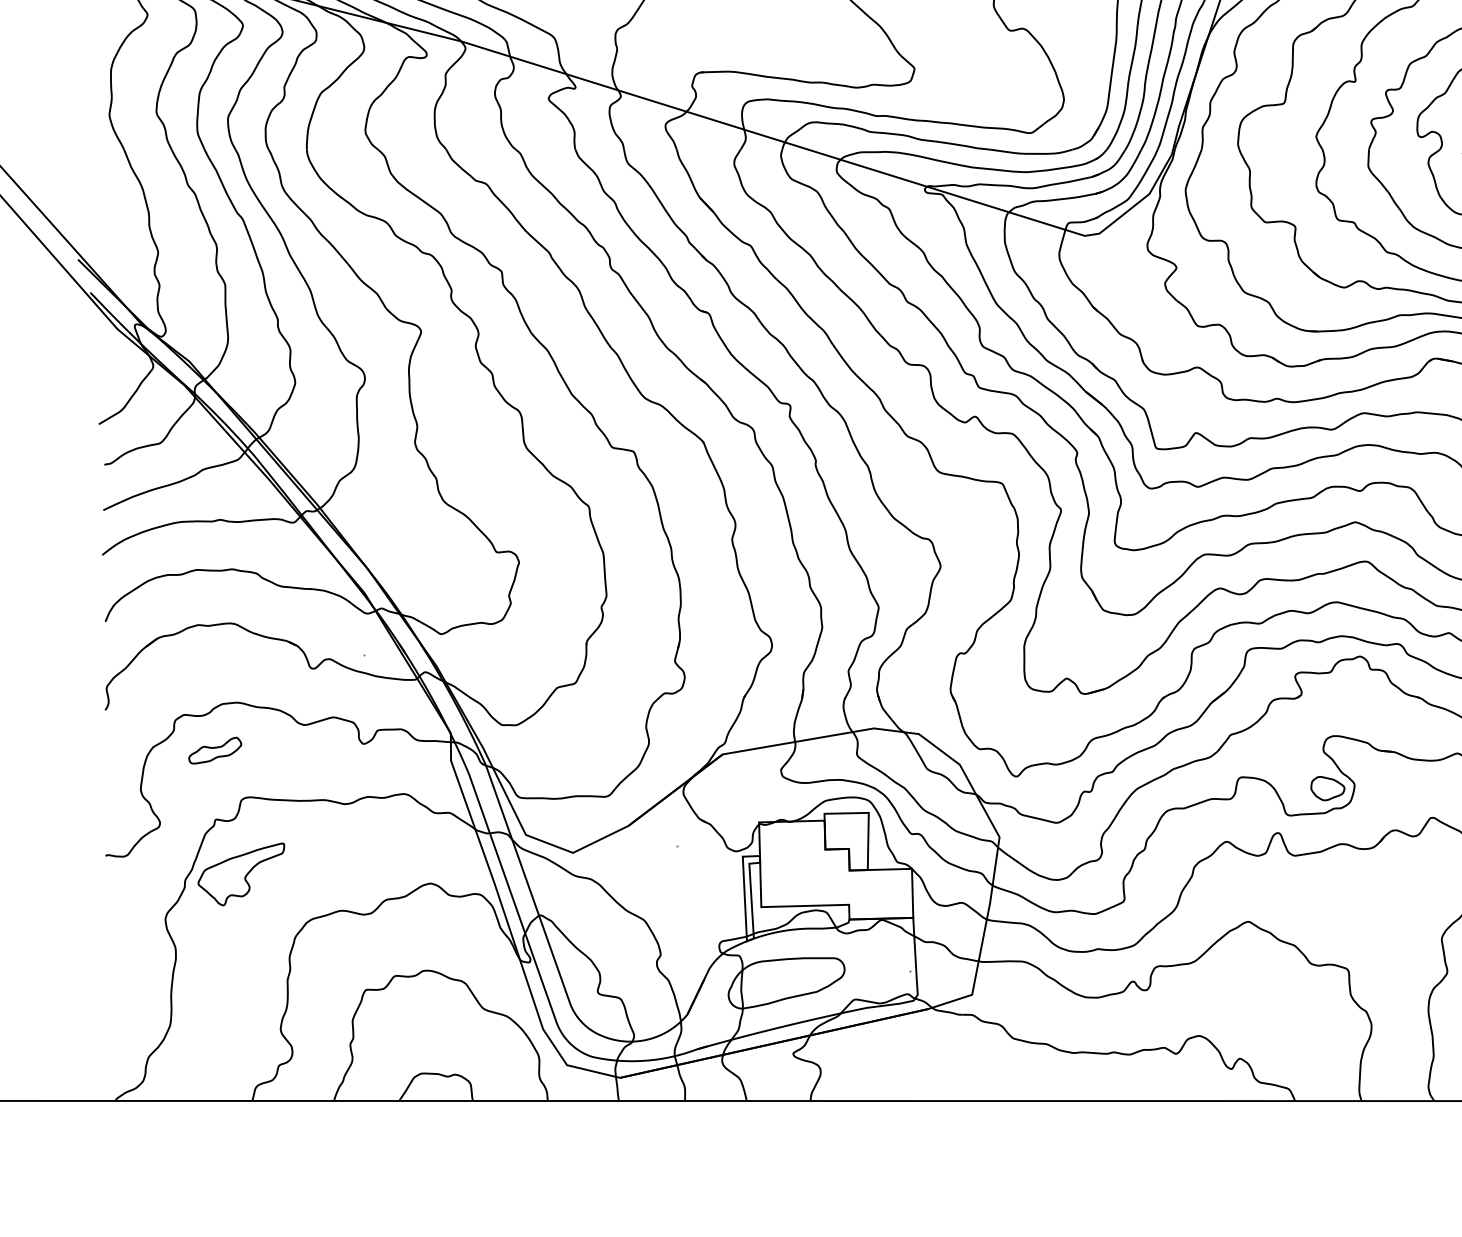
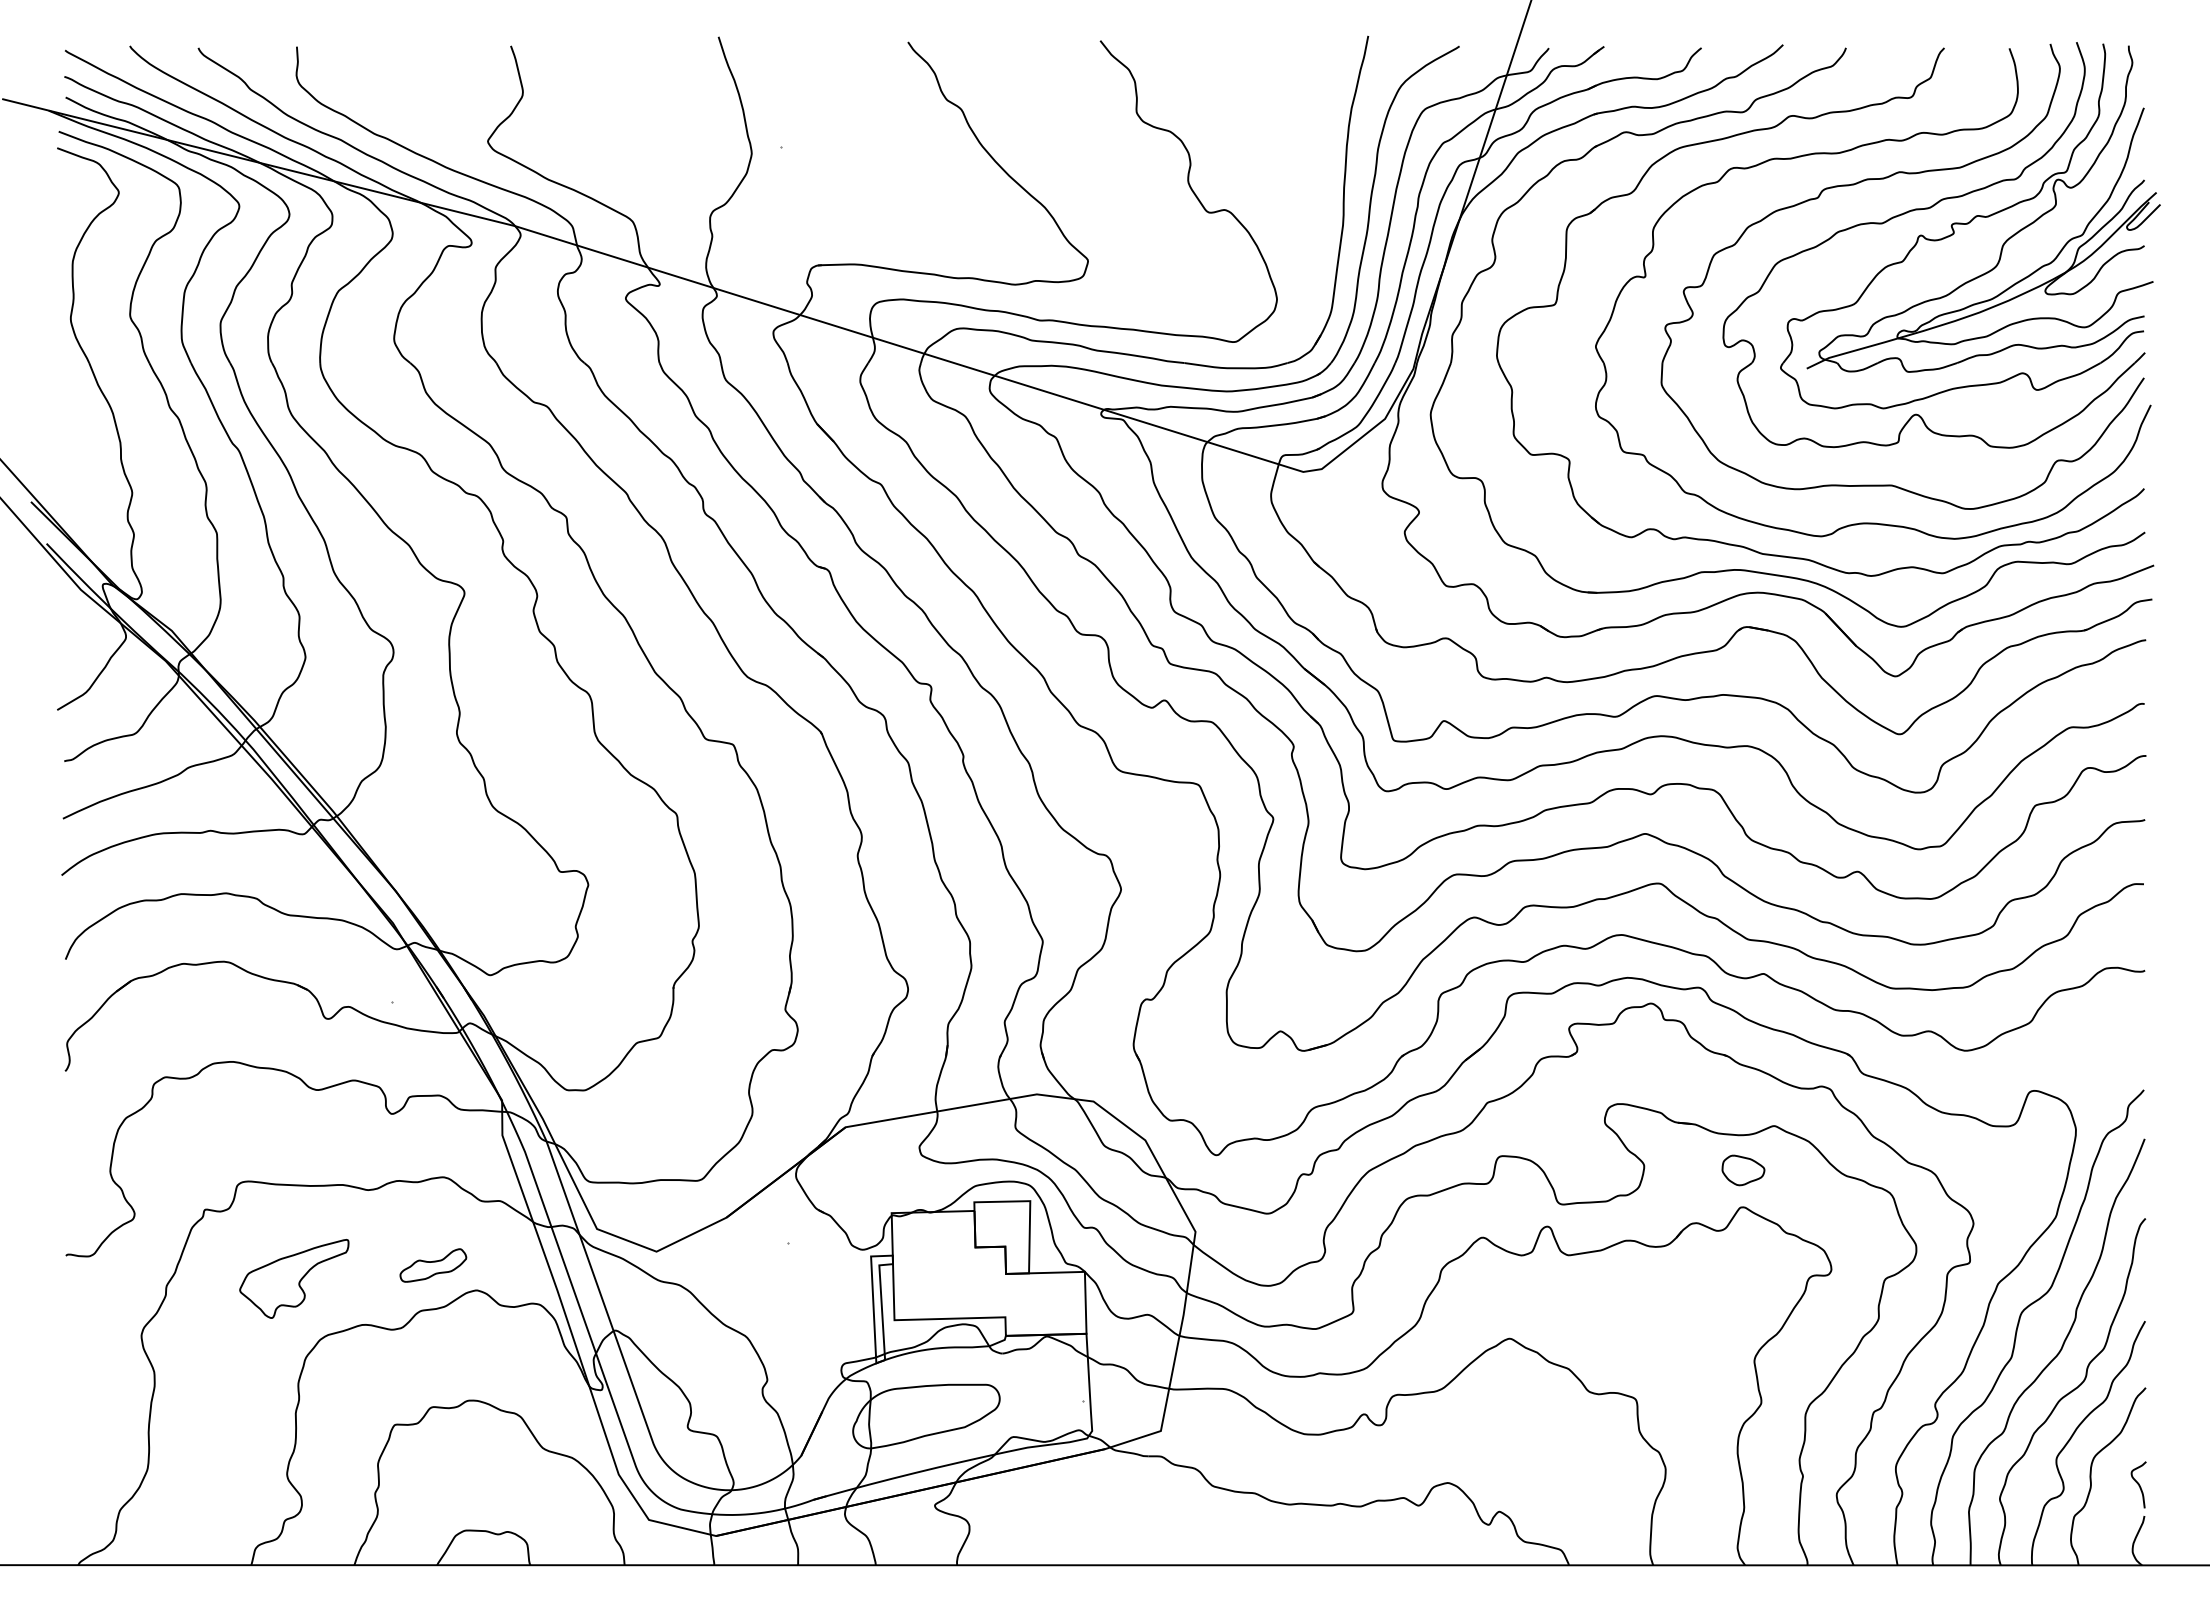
part: (215, 750) -> (433, 1265), moved
part: (1327, 788) -> (1743, 1170), moved
part: (241, 874) -> (294, 1278), moved

